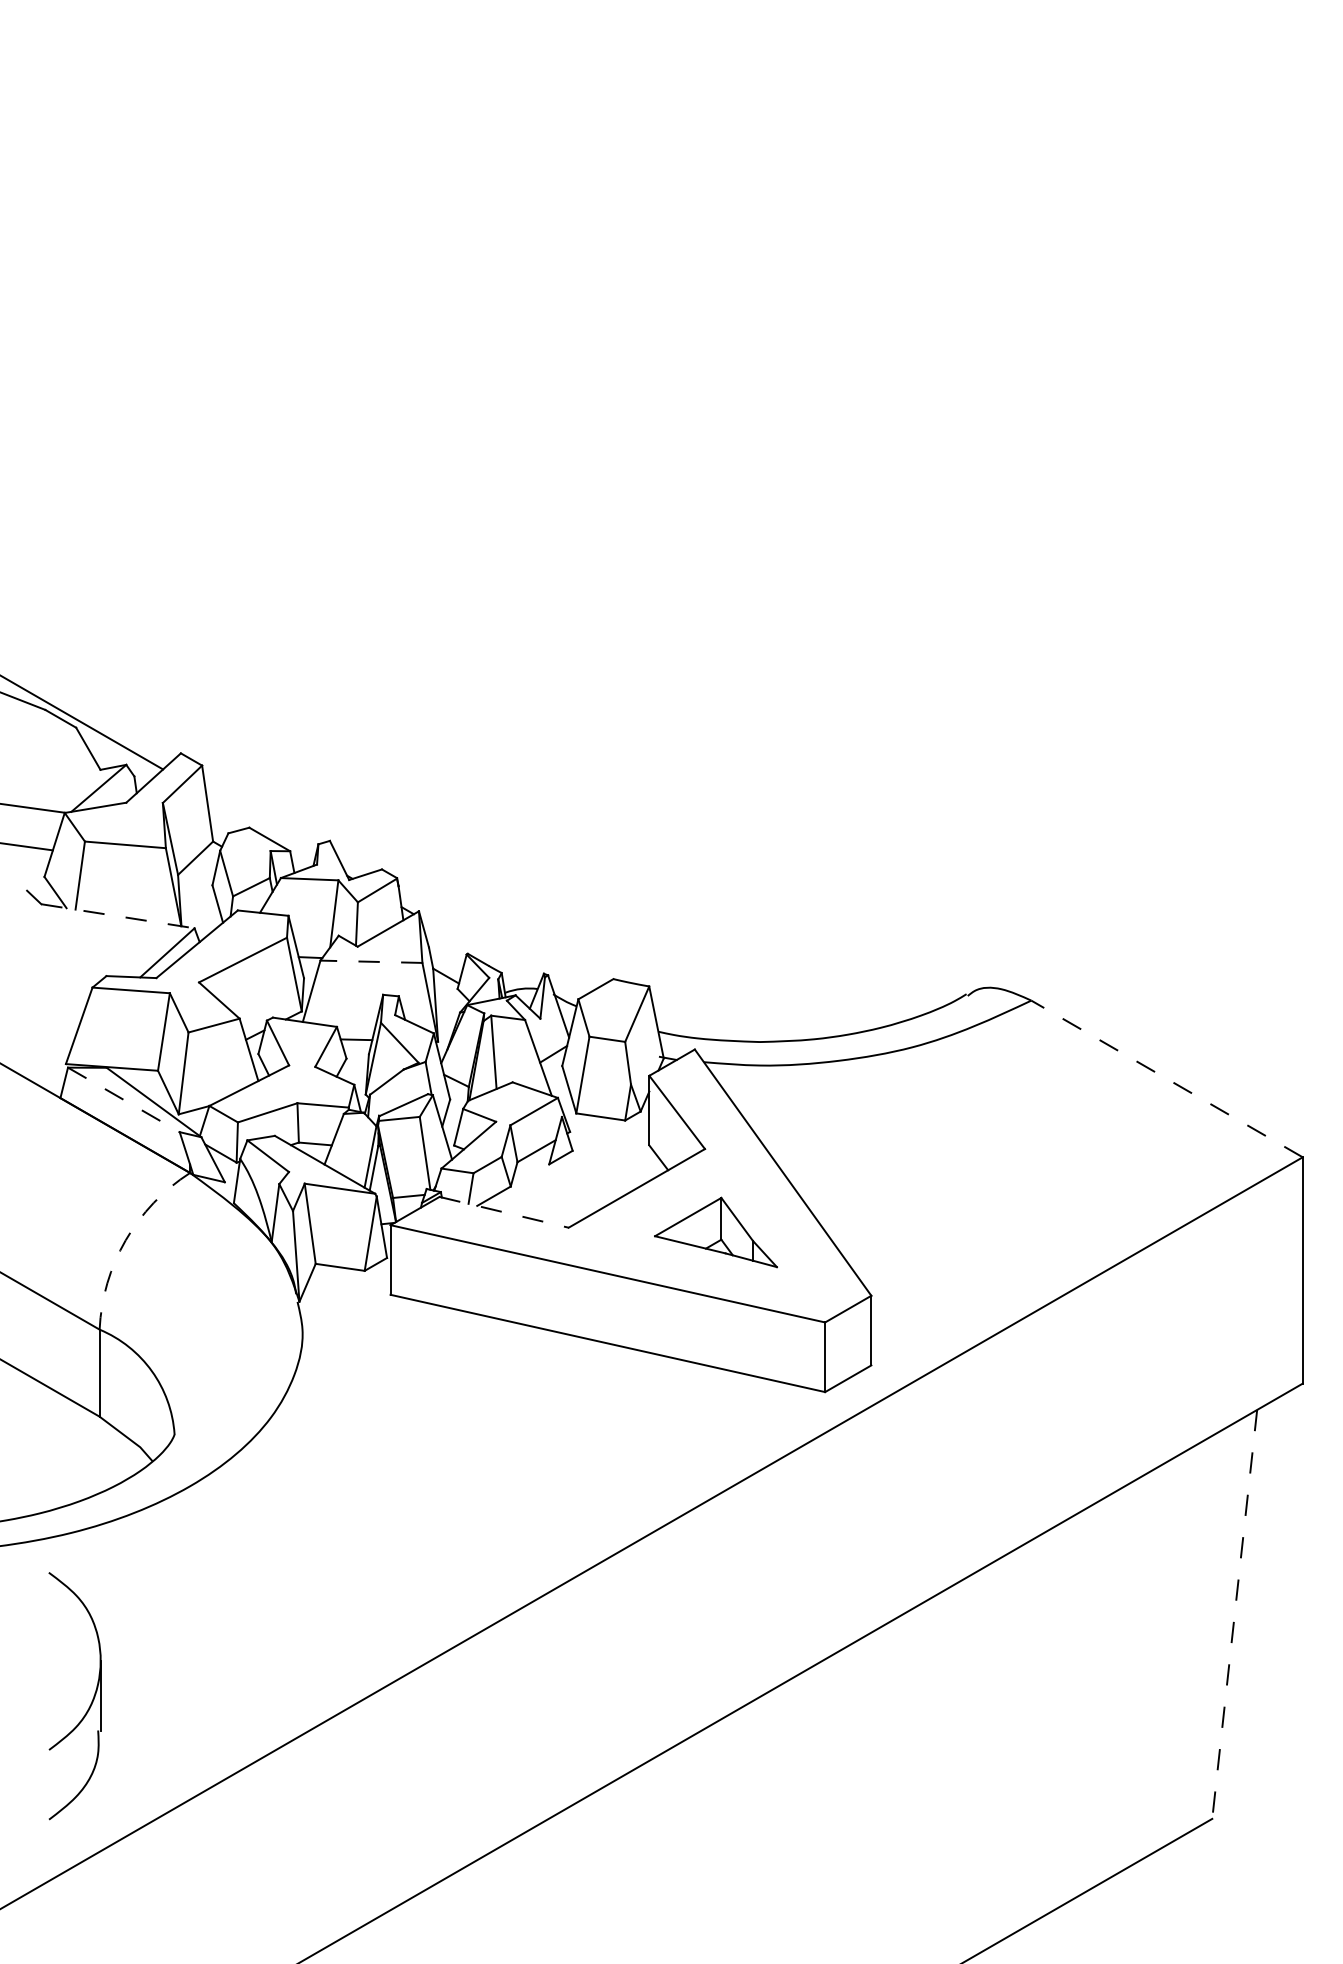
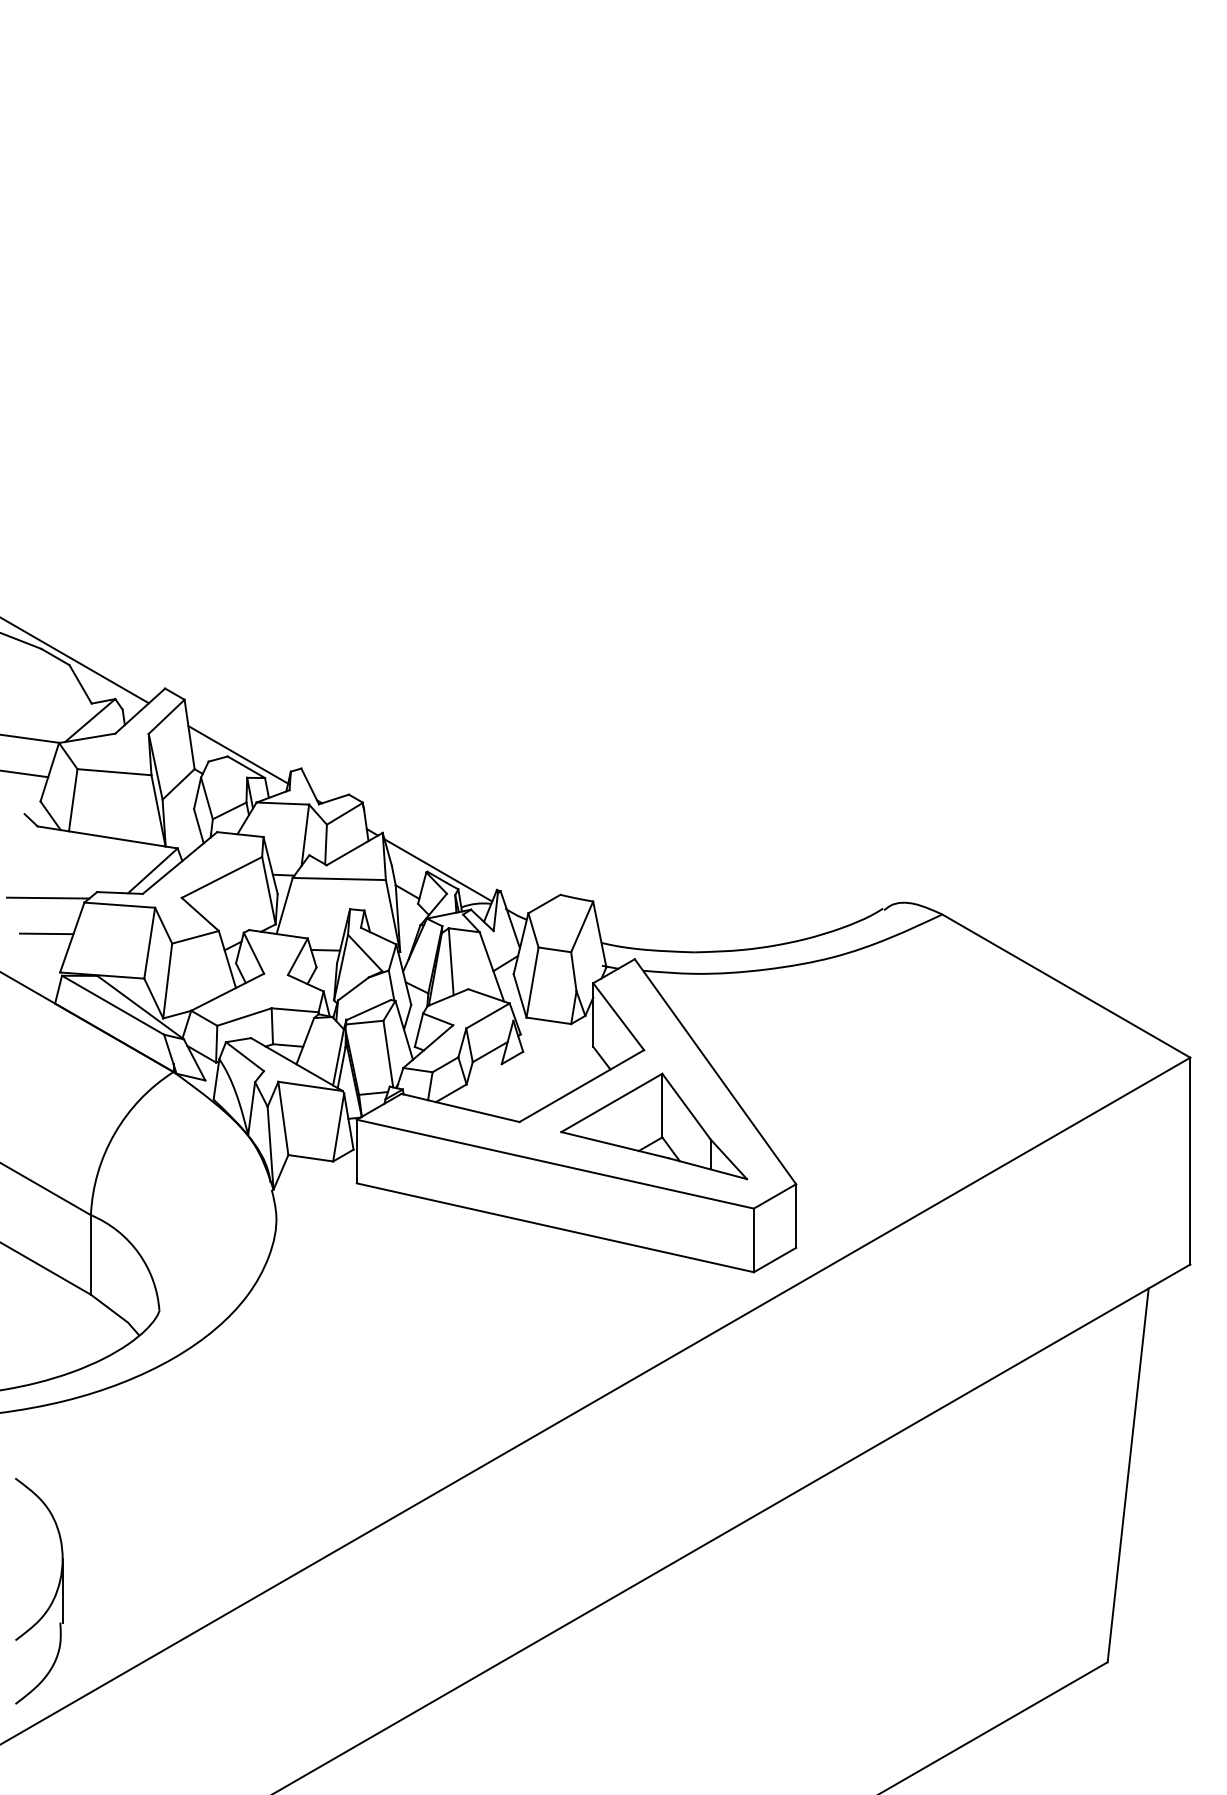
line: (260, 825) -> (237, 754), added
line: (117, 916) -> (107, 837), dashed -> solid
line: (479, 952) -> (438, 870), added
line: (371, 961) -> (339, 878), dashed -> solid
line: (52, 982) -> (47, 897), added
line: (50, 1021) -> (46, 933), added
line: (1167, 1078) -> (1066, 985), dashed -> solid
line: (123, 1099) -> (112, 1004), dashed -> solid
line: (504, 1212) -> (460, 1108), dashed -> solid
part: (715, 1232) -> (653, 1126), size x1.67
arc: (125, 1240) -> (114, 1133), dashed -> solid
line: (1234, 1614) -> (1127, 1475), dashed -> solid
part: (90, 1703) -> (53, 1597), moved

